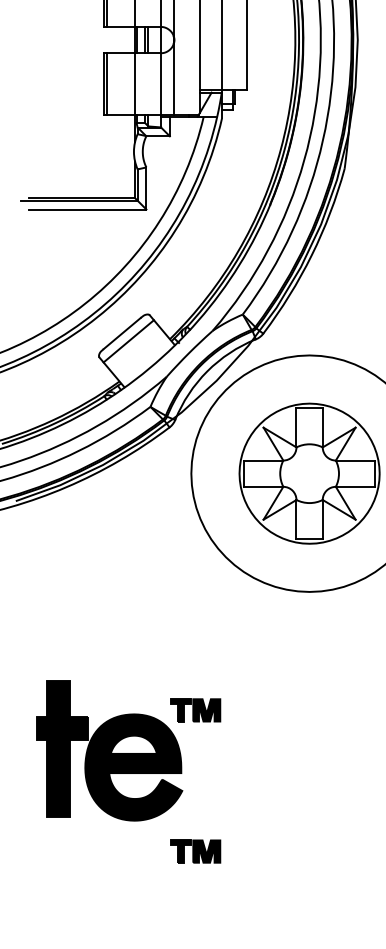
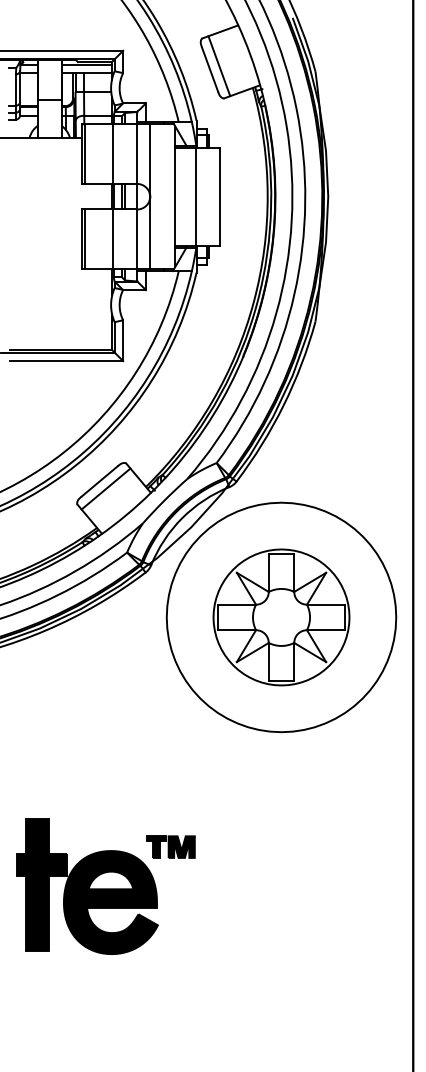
part: (195, 850) -> (170, 983), removed

